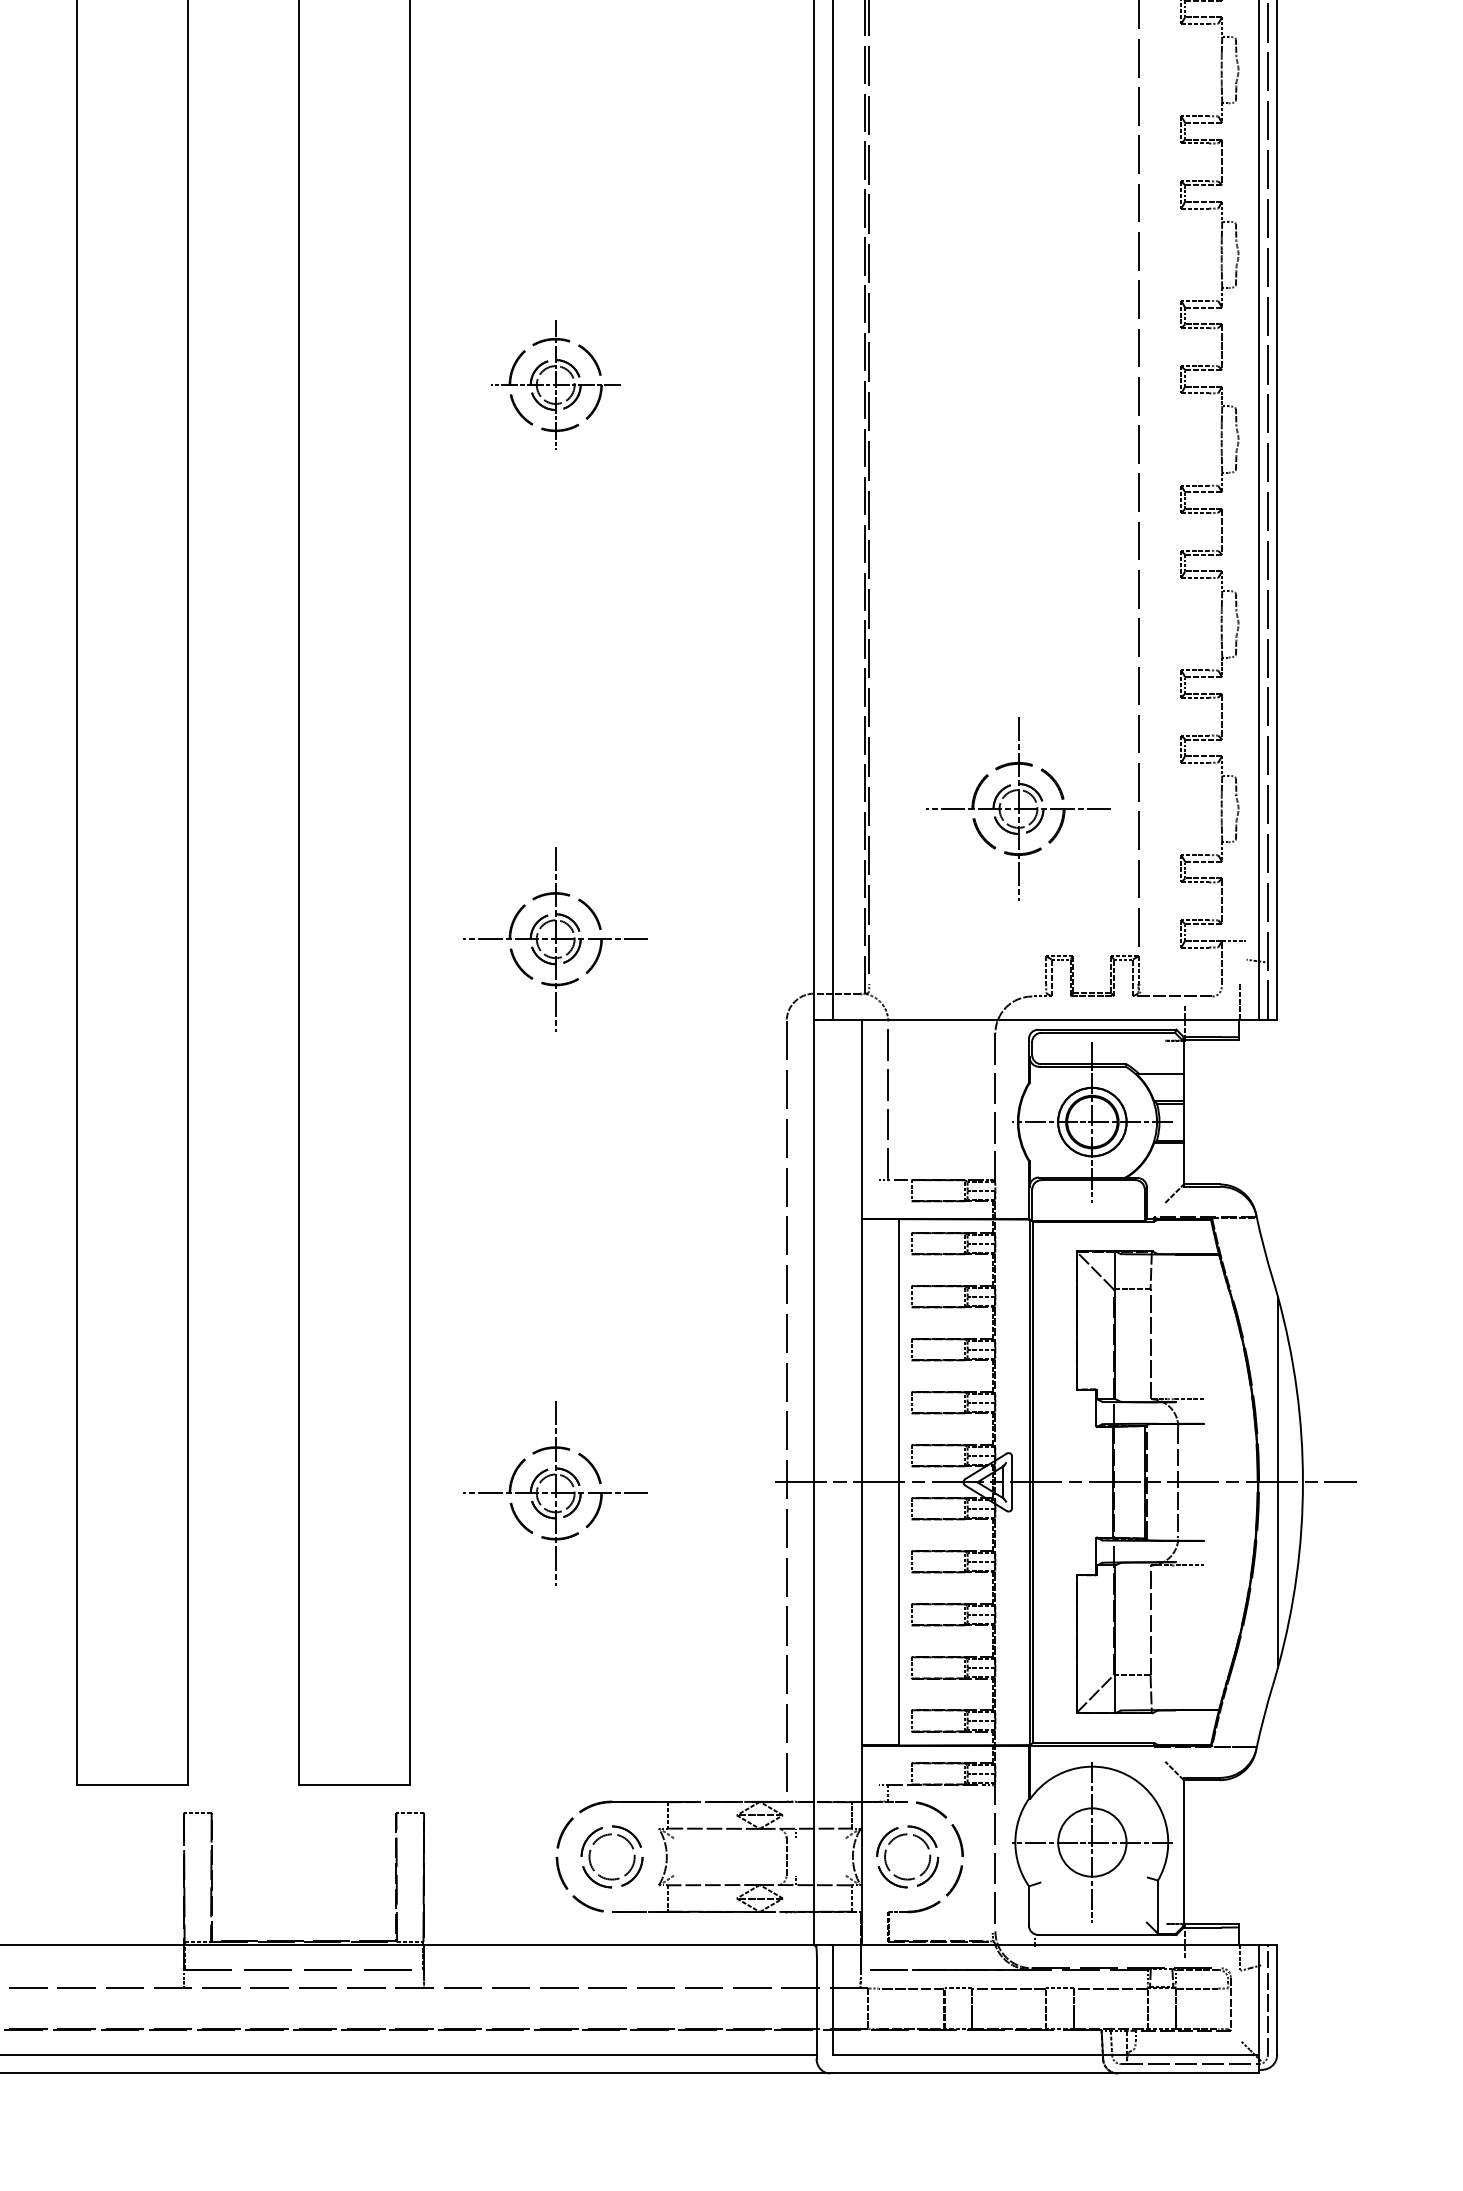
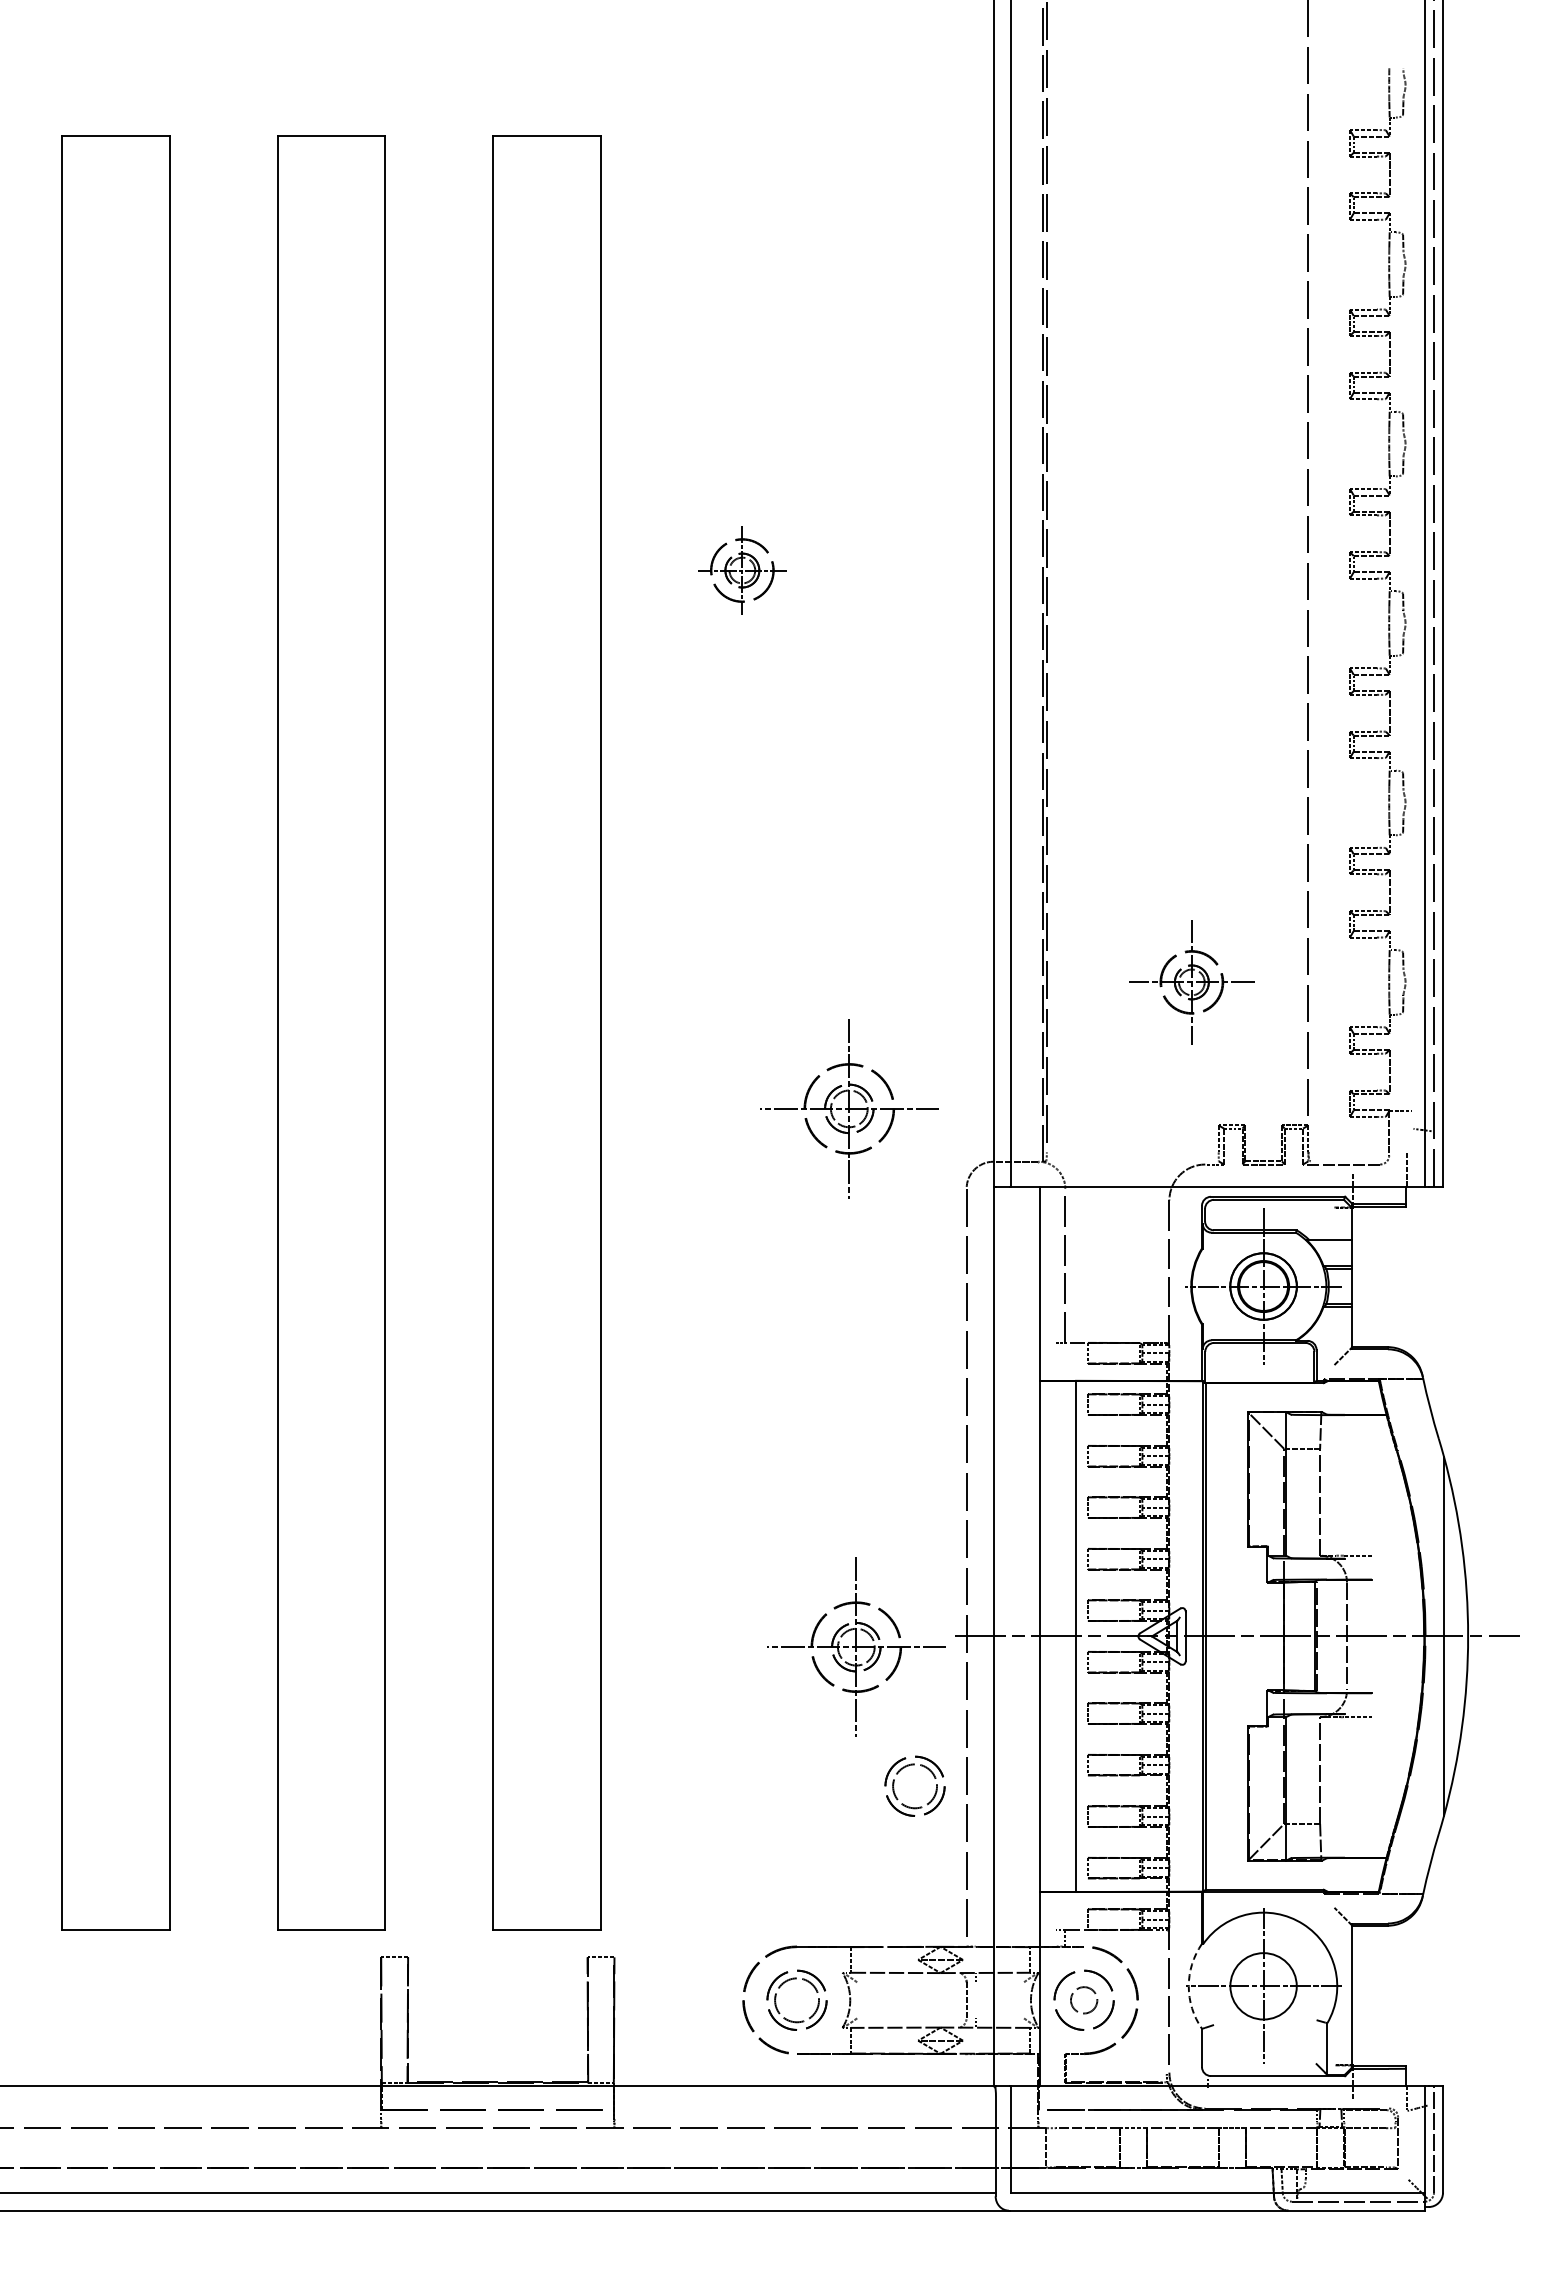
part: (555, 384) -> (742, 570), size x0.7
part: (1018, 809) -> (1191, 982), size x0.7
part: (555, 938) -> (849, 1108), moved
part: (555, 1492) -> (856, 1646), moved
part: (724, 1617) -> (906, 1767), added
arc: (1015, 1842) -> (1188, 1986), solid -> dashed
circle: (908, 1857) -> (1084, 2000), size x0.6

